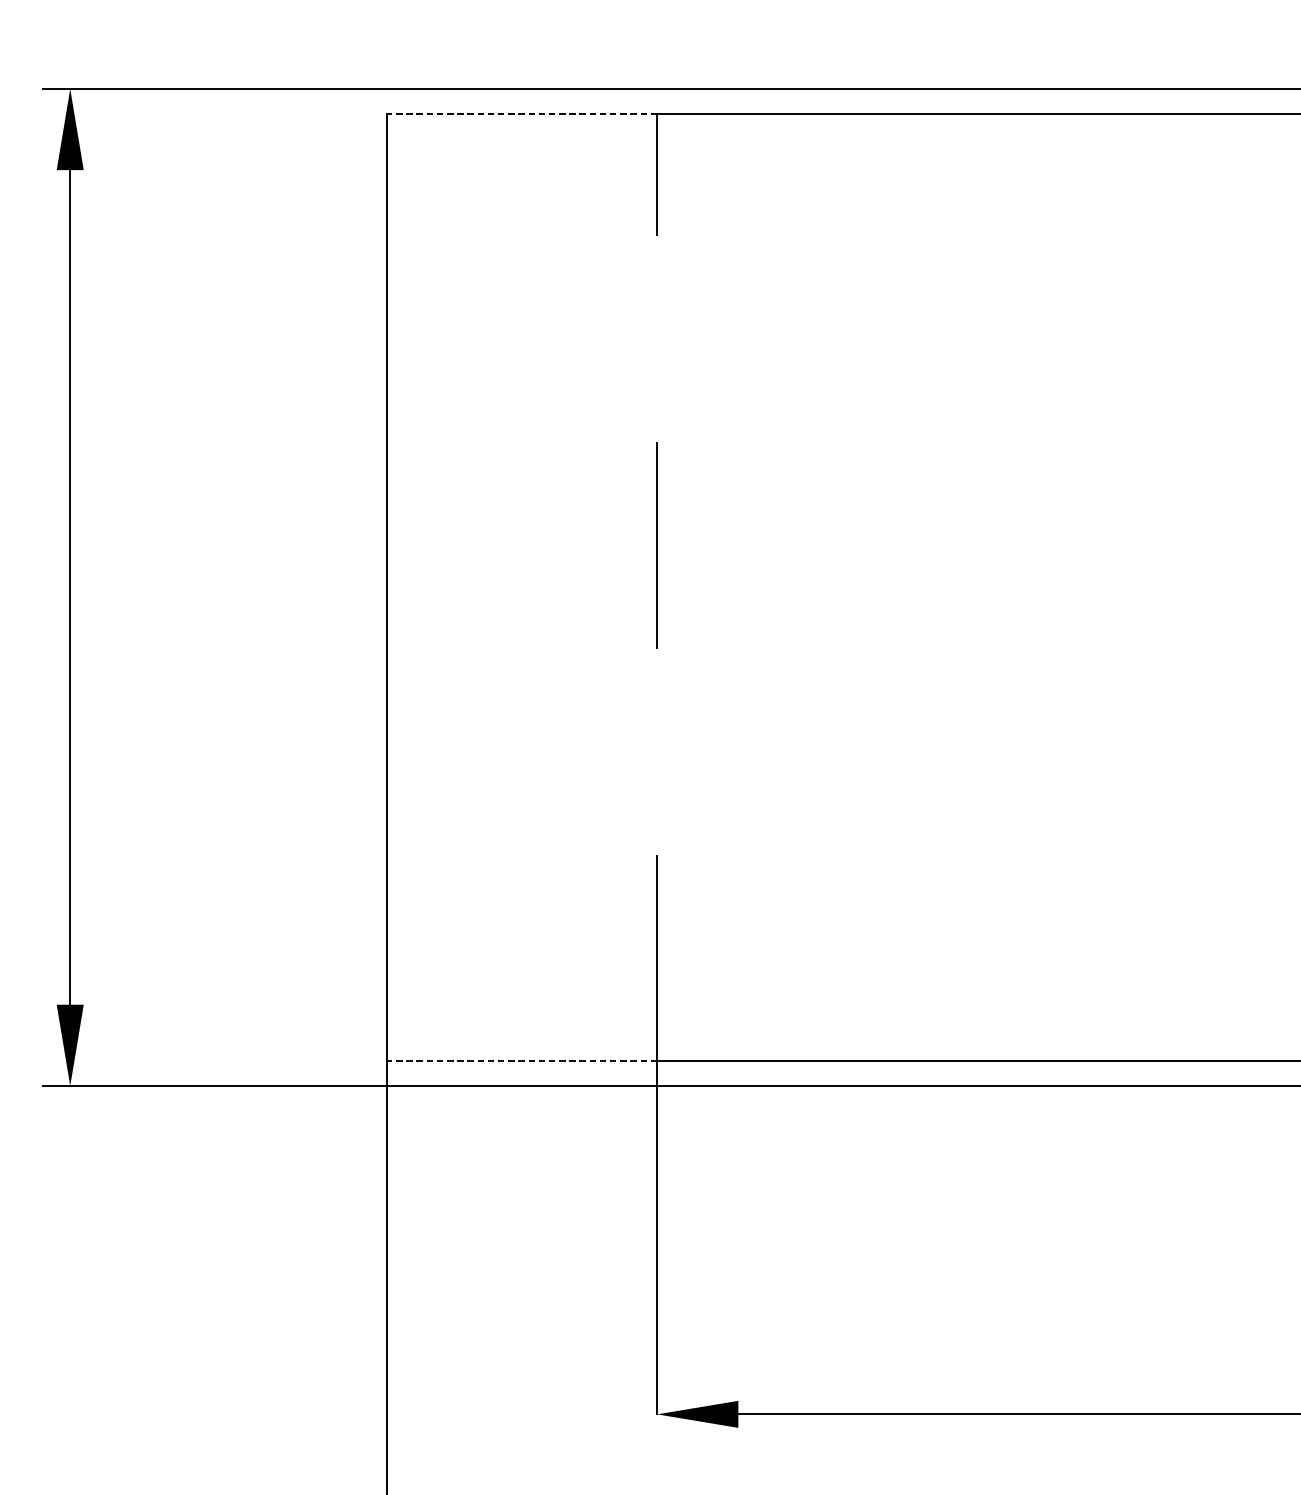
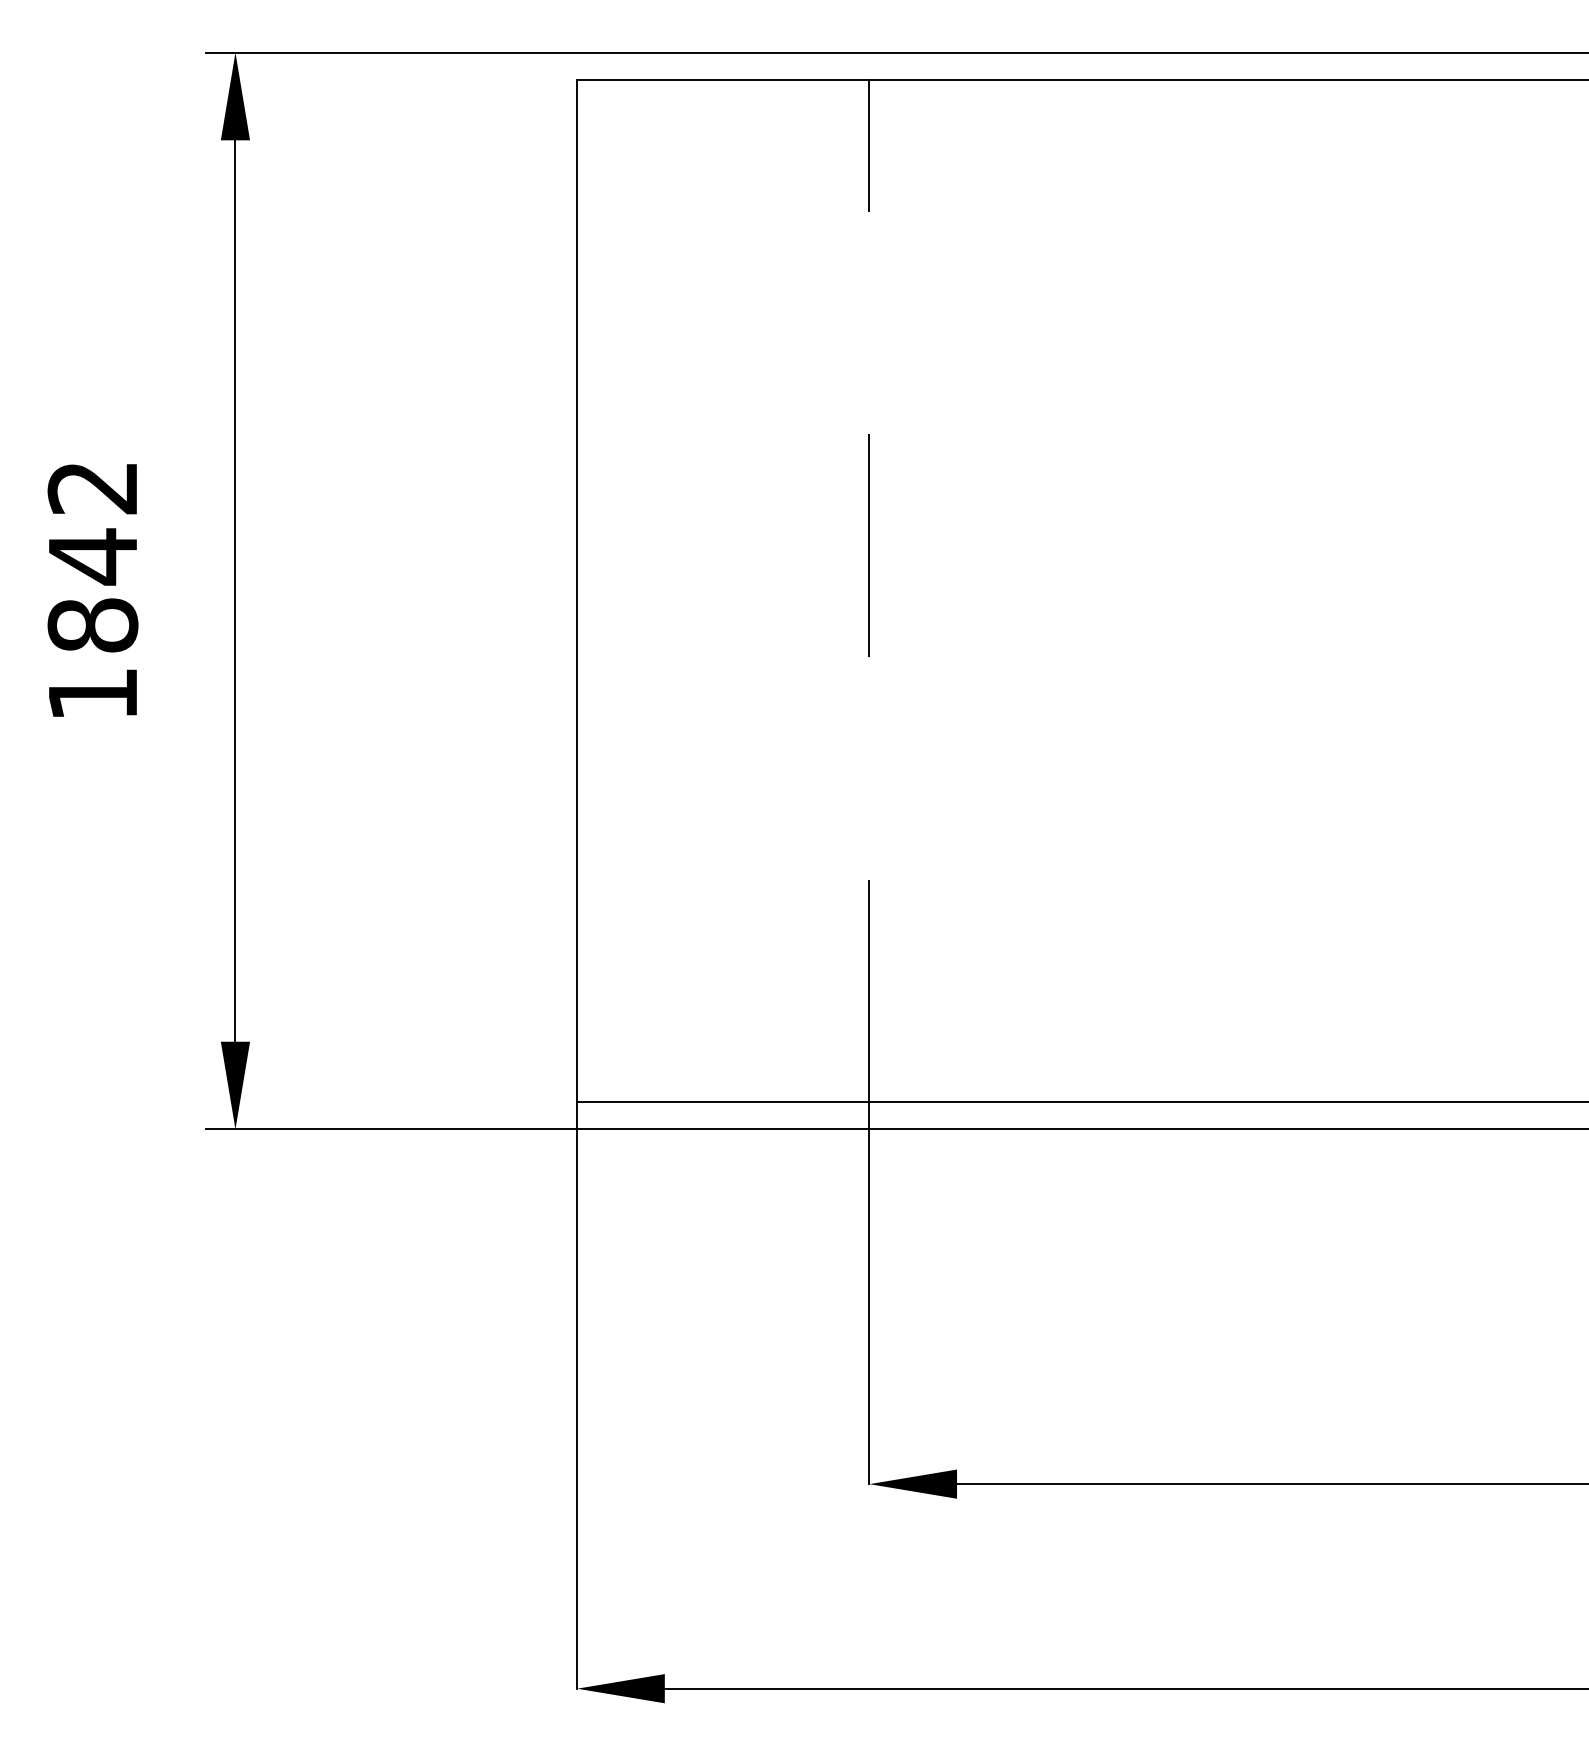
line: (521, 113) -> (722, 79), dashed -> solid
line: (521, 1060) -> (722, 1102), dashed -> solid

